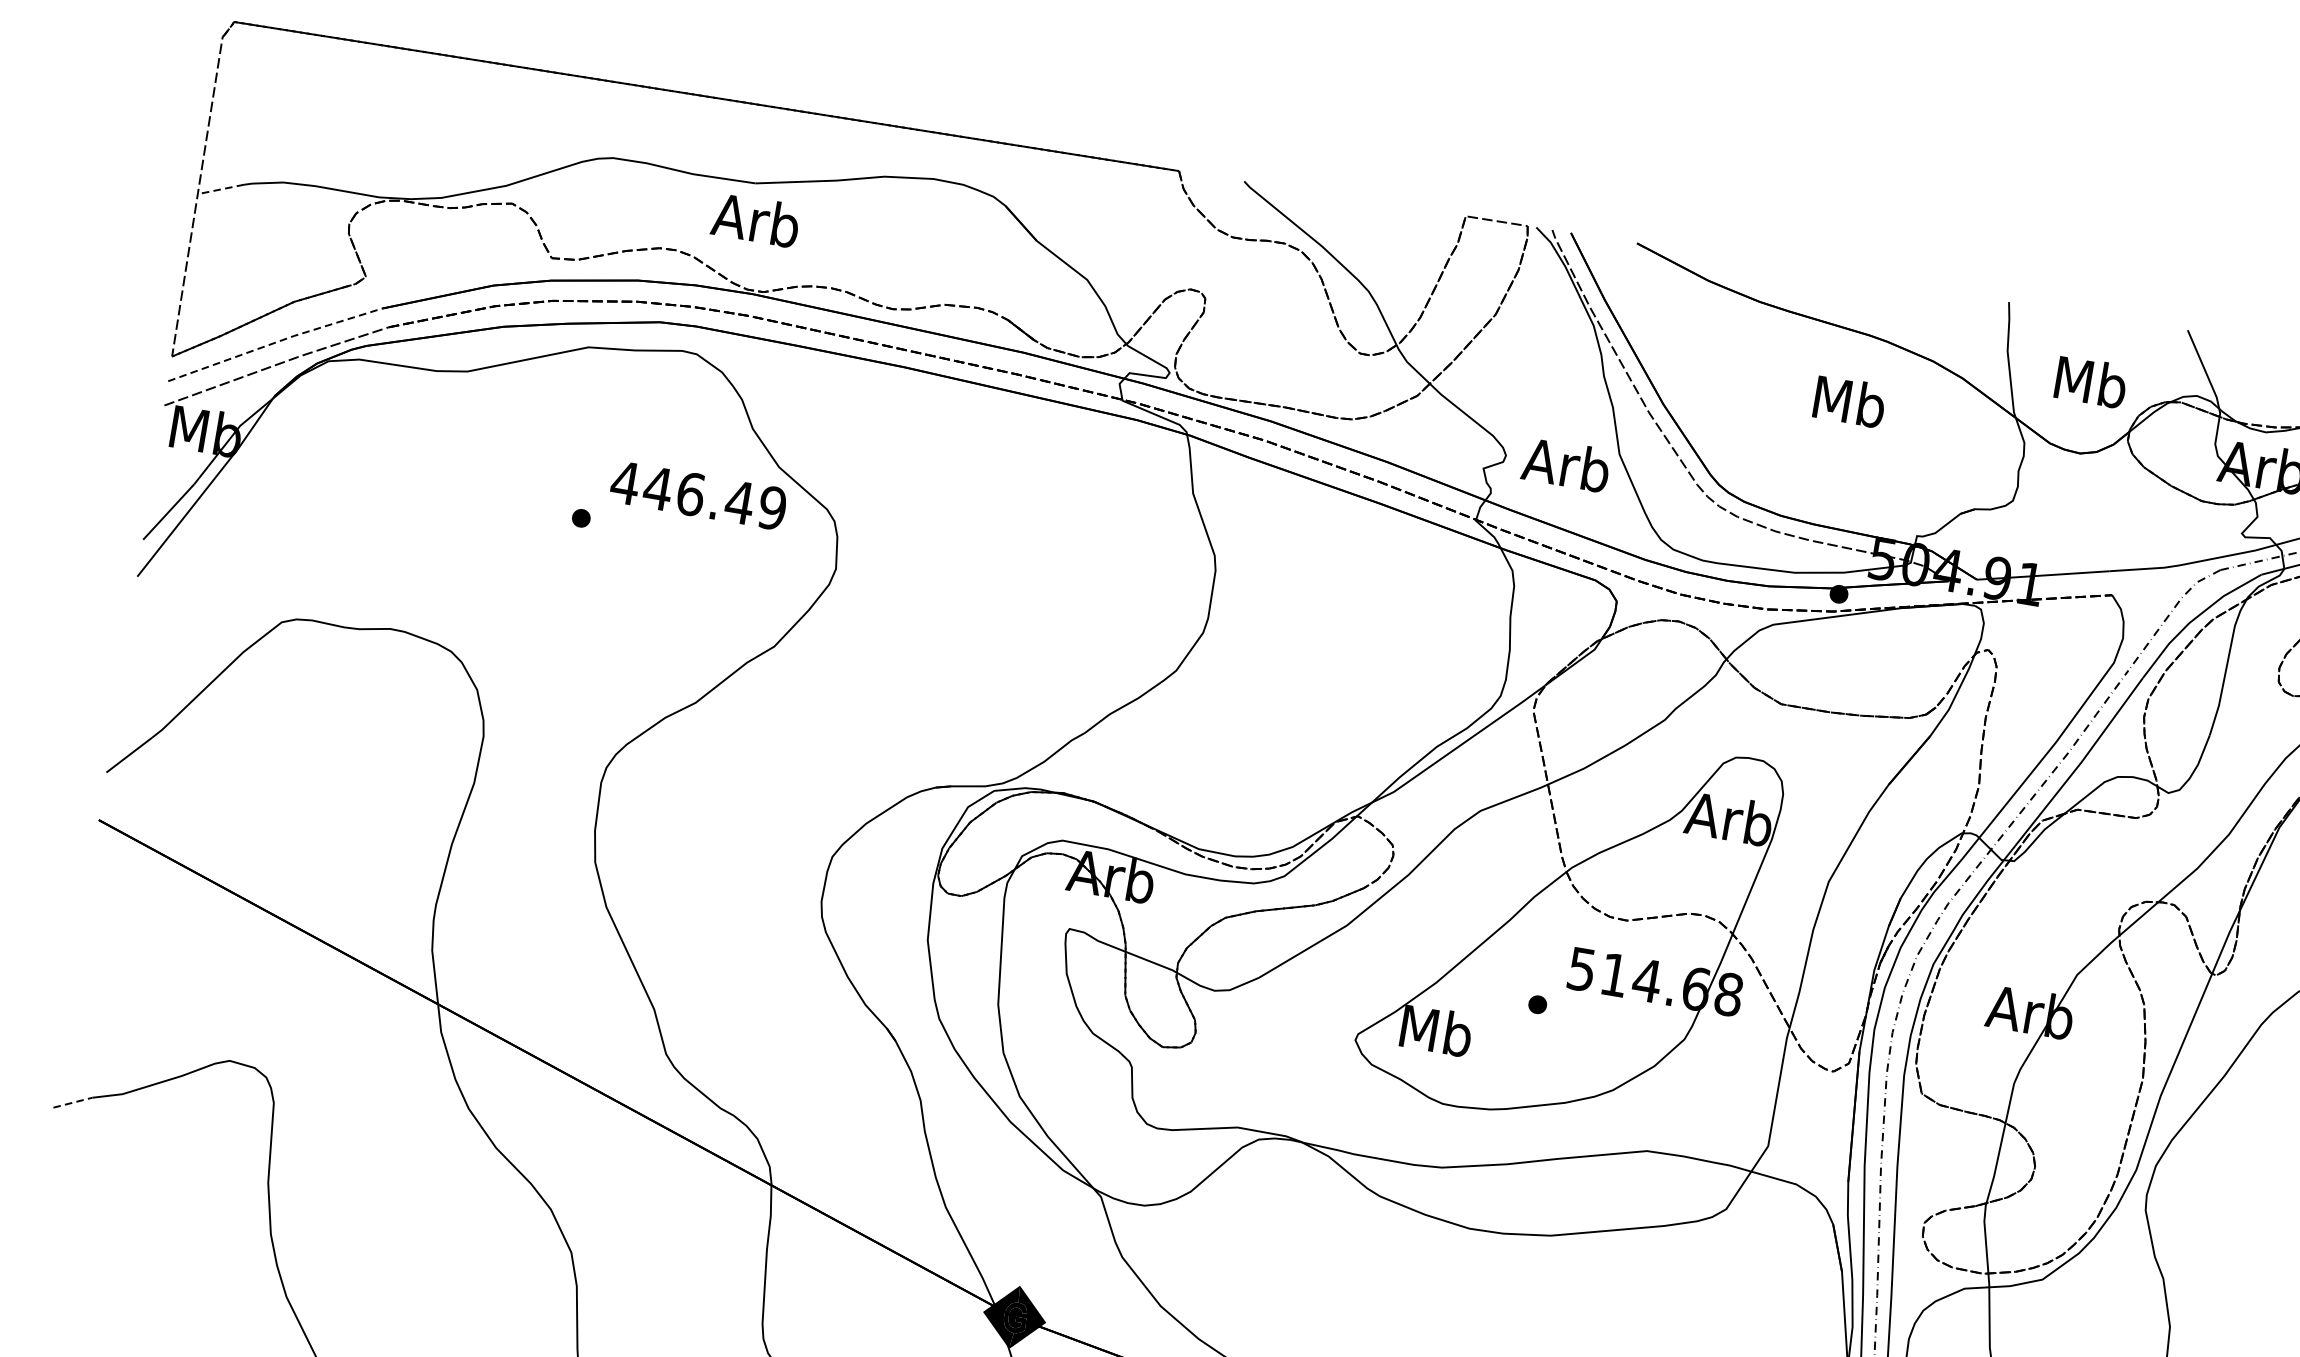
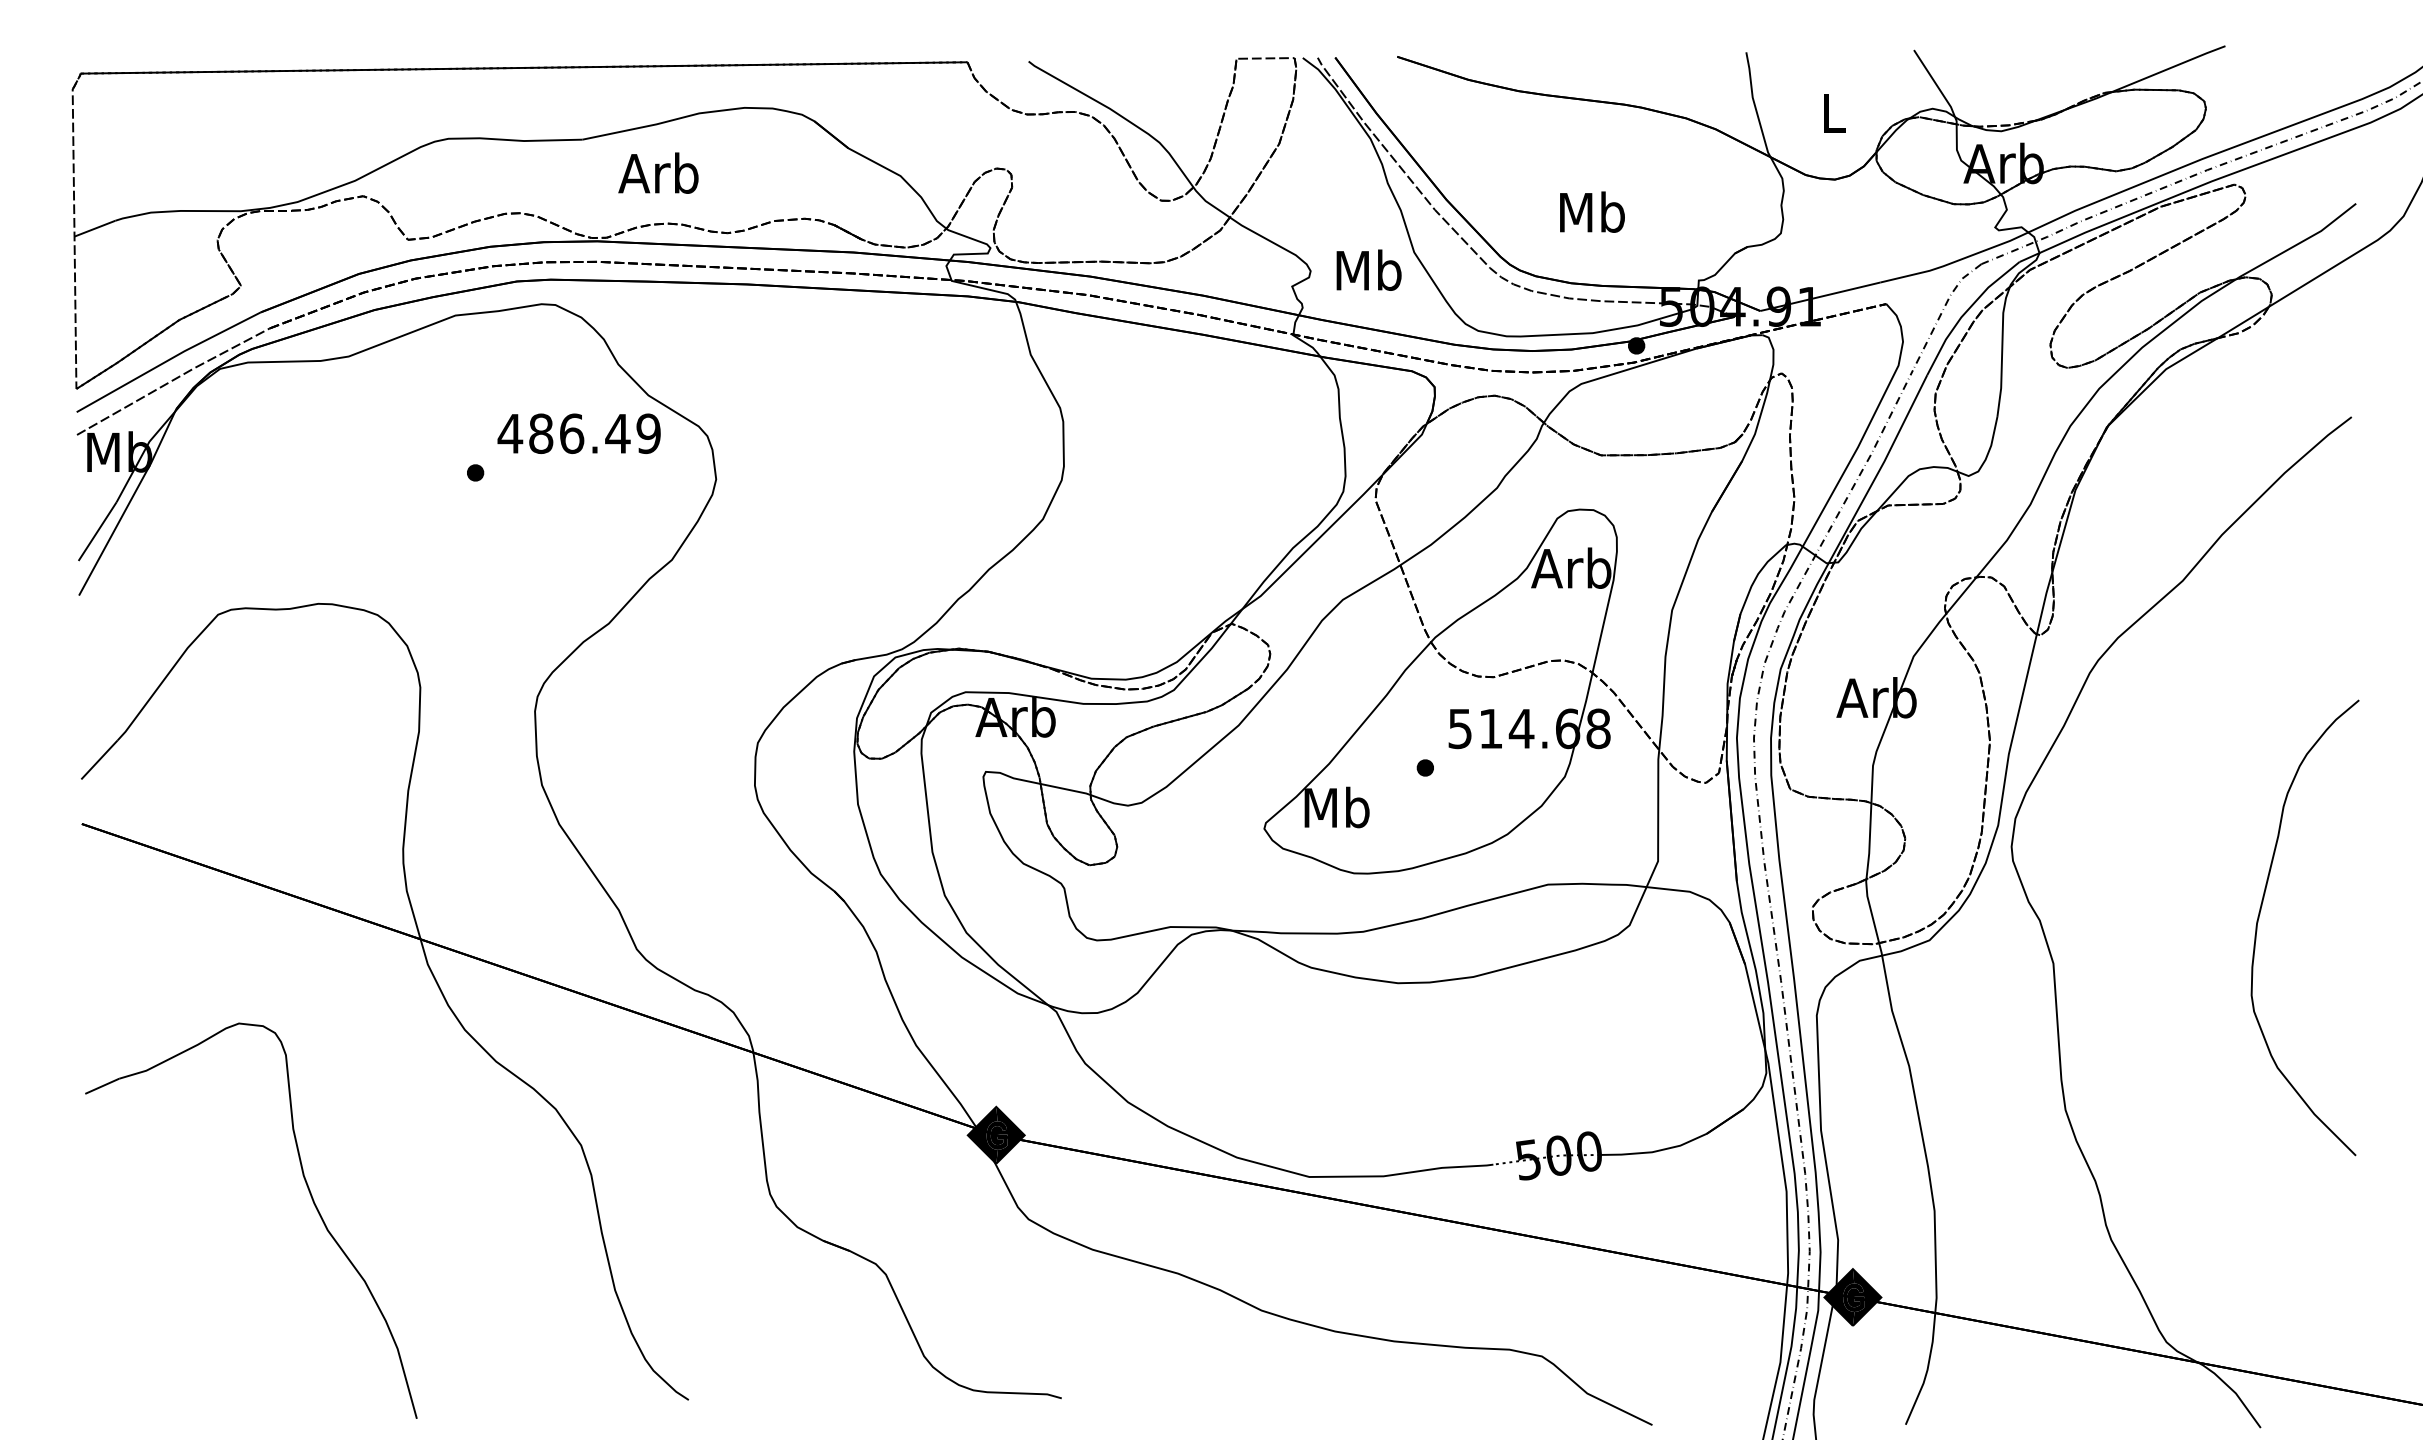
line: (220, 189) -> (94, 228), dashed -> solid
text: (756, 219) -> (658, 172), moved
line: (275, 342) -> (168, 360), dashed -> solid
text: (2090, 381) -> (1833, 112), Mb -> L
text: (1850, 400) -> (1592, 211), moved
text: (1566, 464) -> (1367, 269), Arb -> Mb
text: (657, 488) -> (540, 433), 446.49 -> 486.49
line: (73, 1102) -> (102, 1086), dashed -> solid

